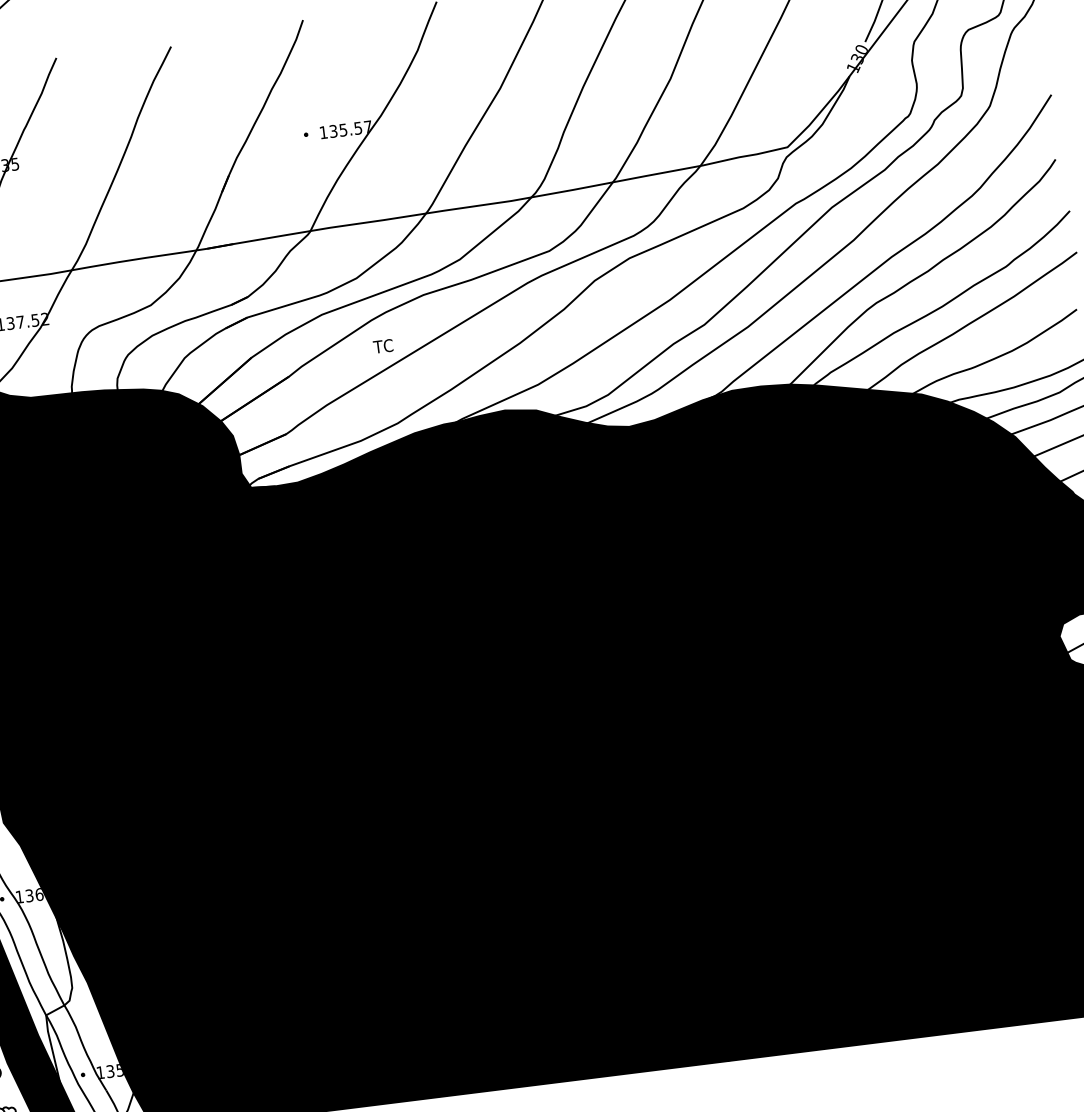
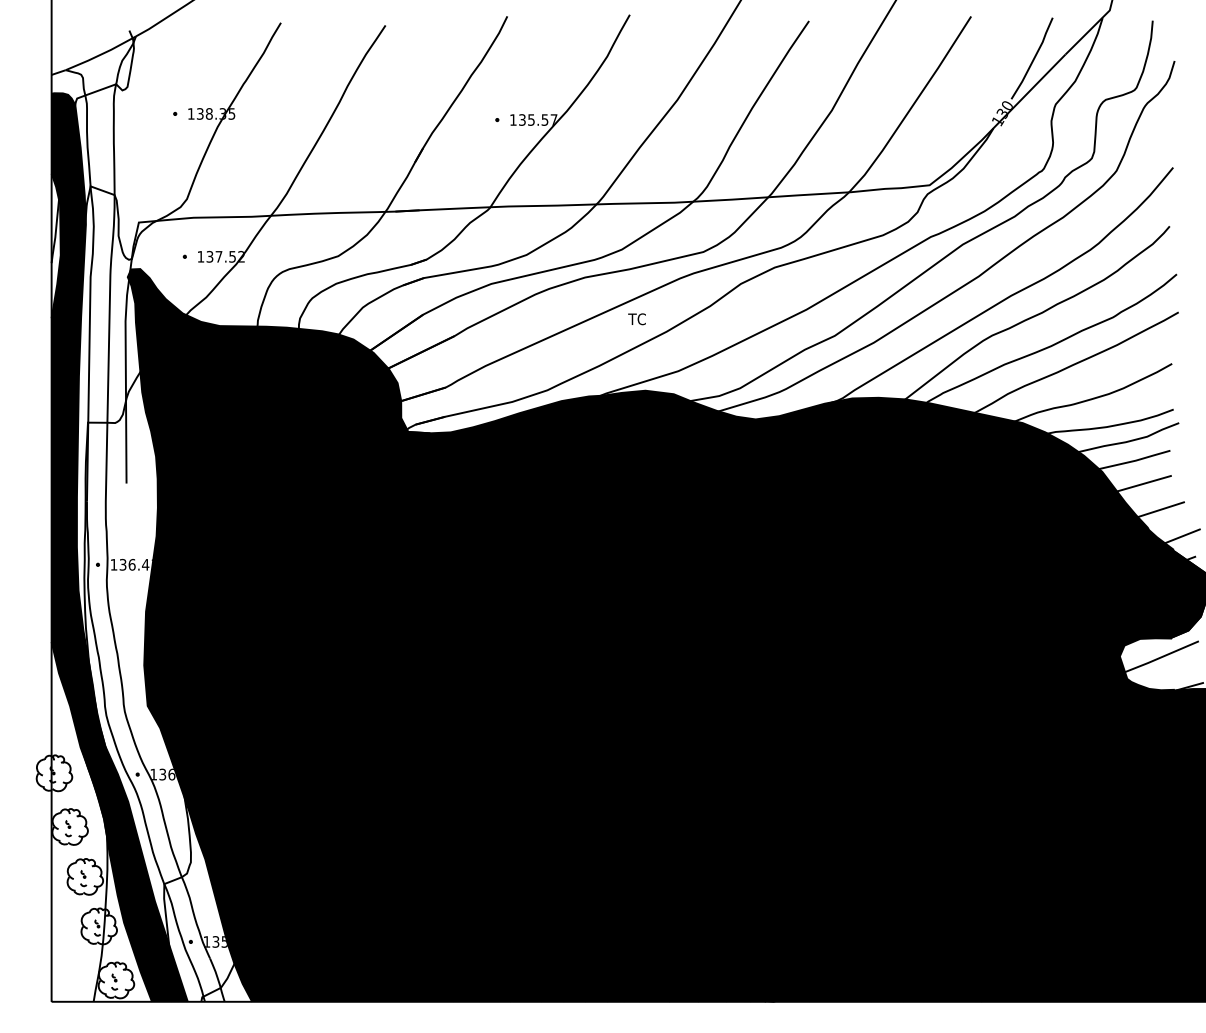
text: (382, 346) -> (636, 319), moved

